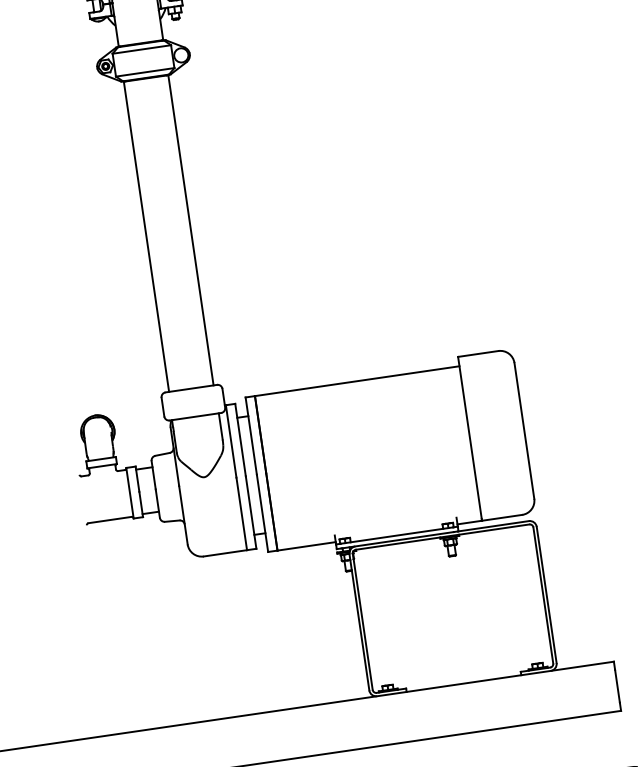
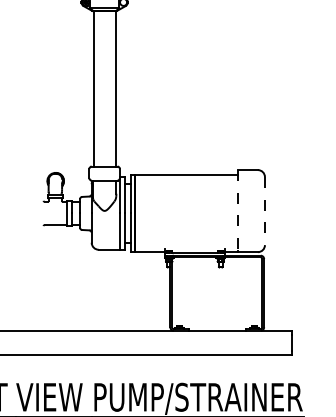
line: (523, 431) -> (264, 211), solid -> dashed
line: (469, 437) -> (237, 210), solid -> dashed

